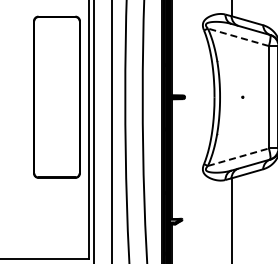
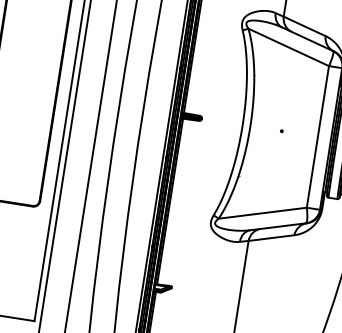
line: (238, 37) -> (288, 47), dashed -> solid
line: (238, 157) -> (262, 213), dashed -> solid

